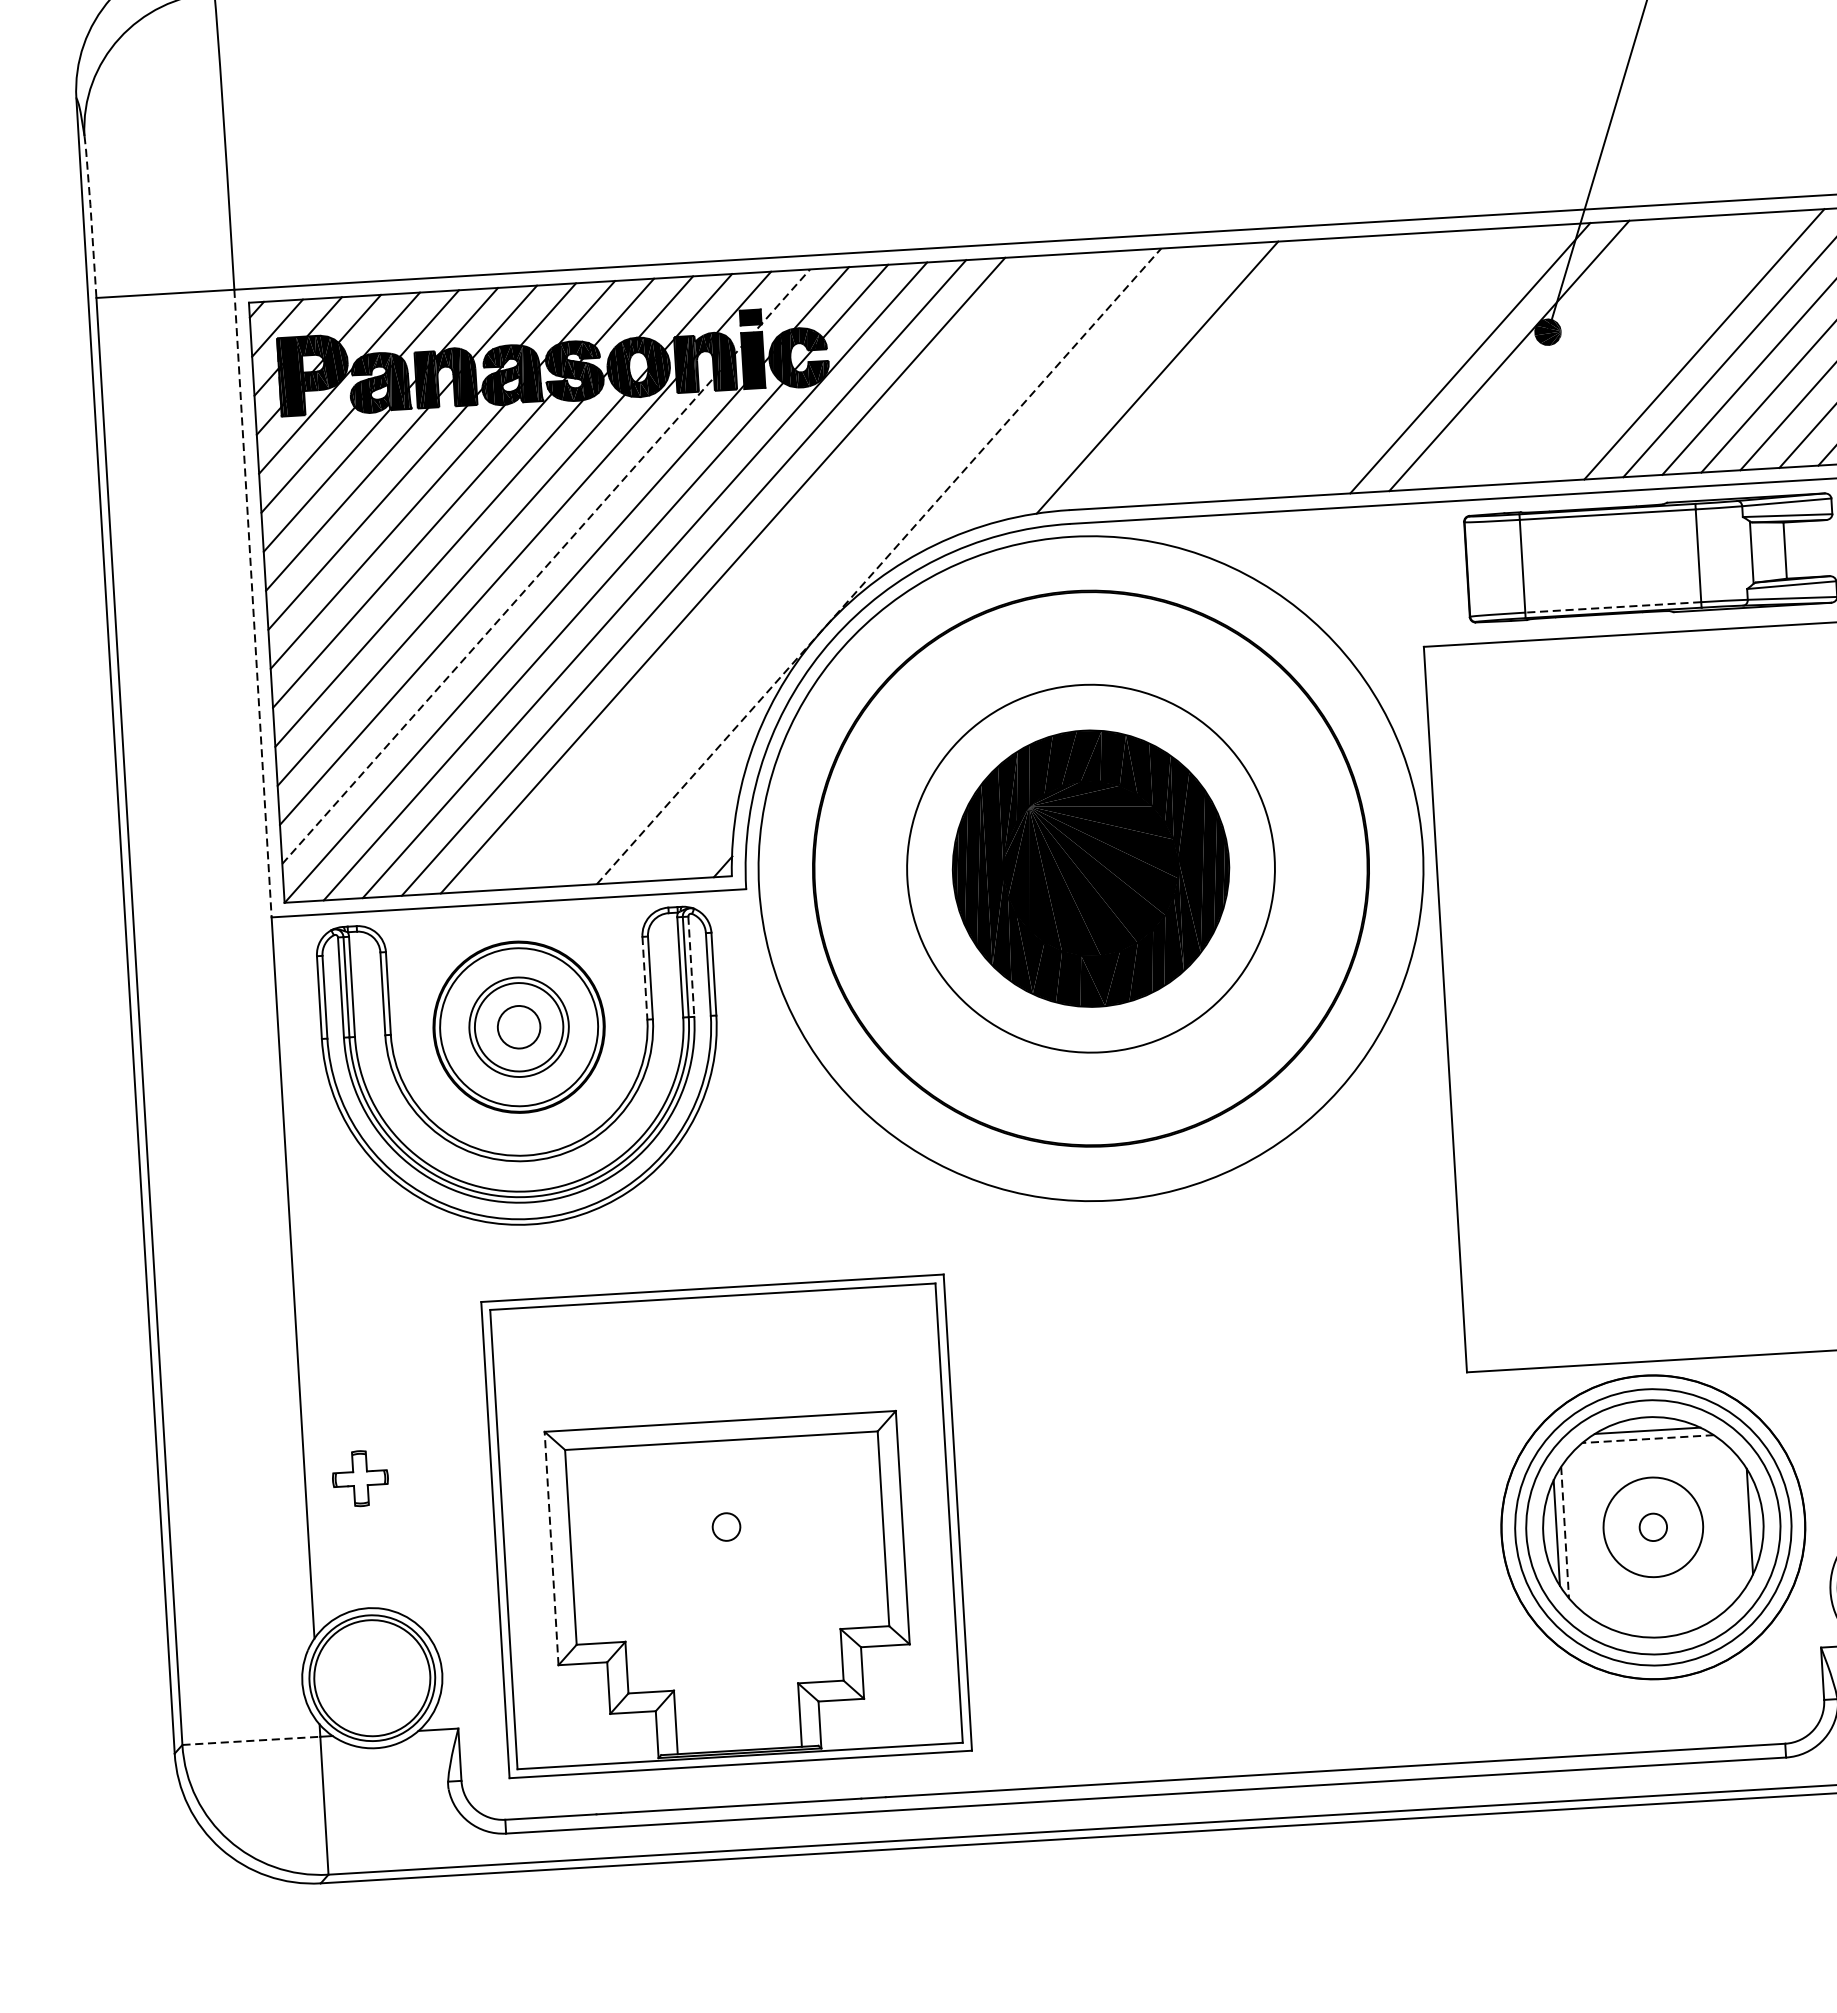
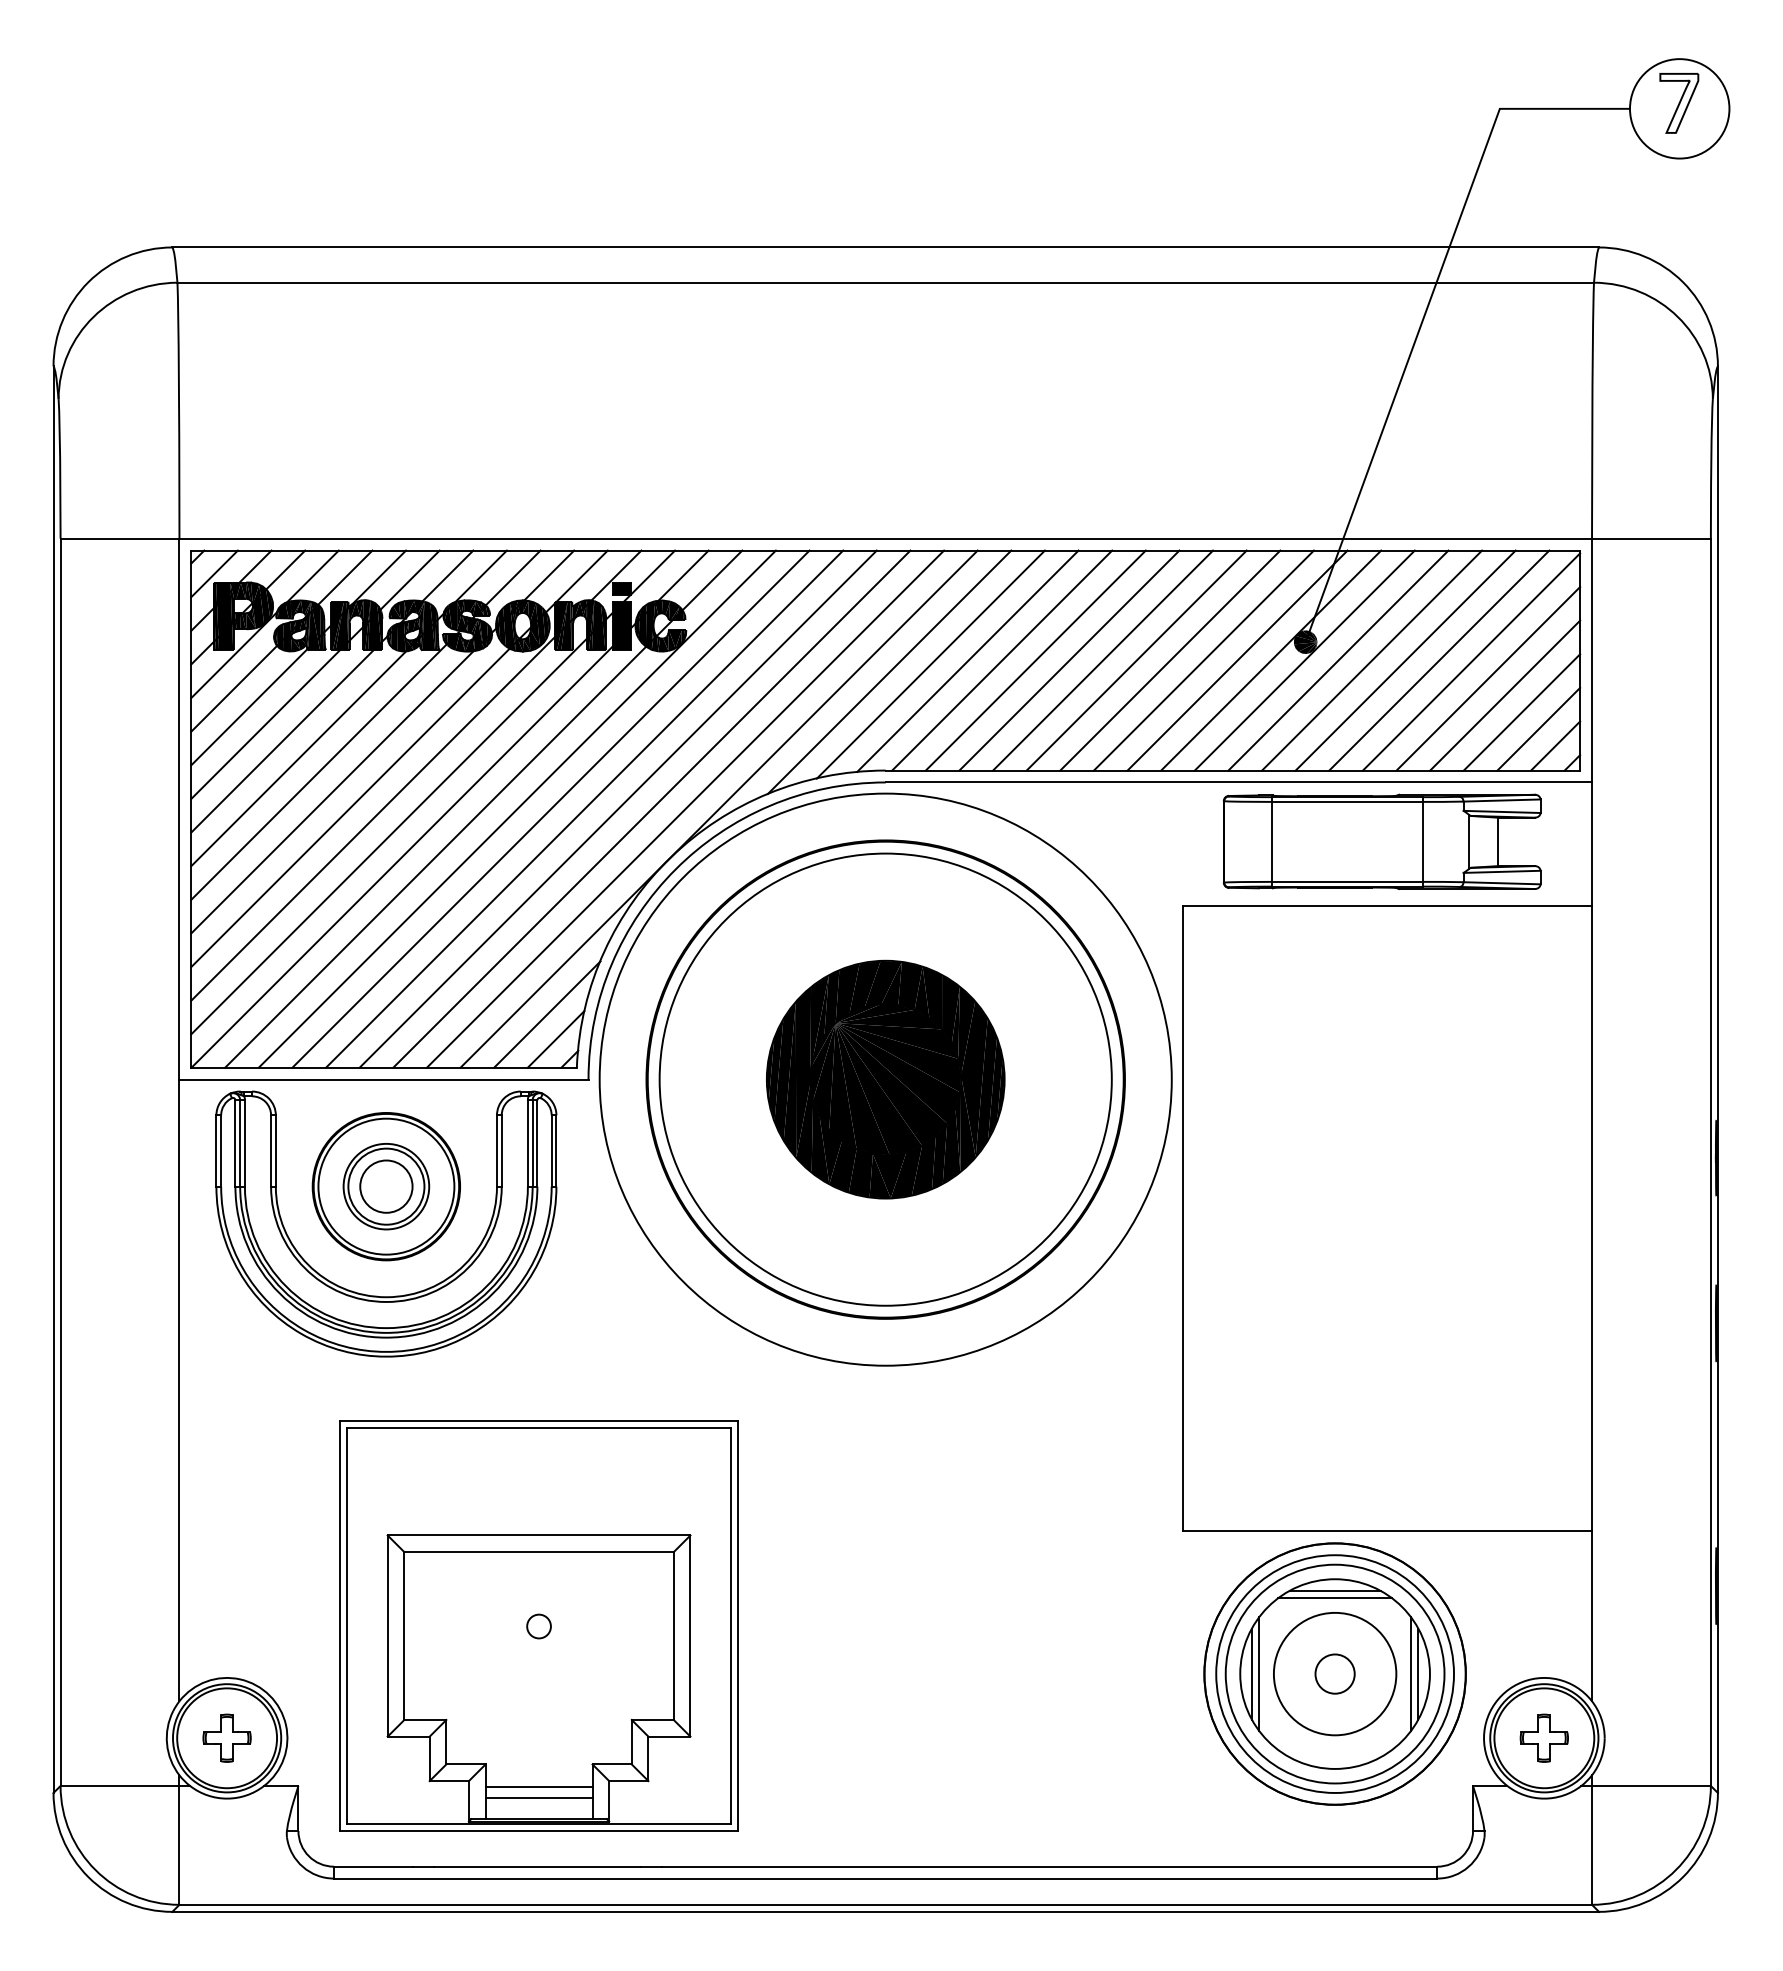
line: (91, 216) -> (60, 468), dashed -> solid
line: (1665, 346) -> (1405, 660), added
line: (1626, 348) -> (1372, 660), added
line: (1587, 351) -> (1338, 660), added
line: (1547, 353) -> (1304, 660), added
line: (1430, 360) -> (1203, 660), added
line: (1392, 362) -> (1170, 660), added
line: (1353, 365) -> (1136, 660), added
line: (1314, 367) -> (1103, 660), added
line: (1275, 369) -> (1069, 660), added
line: (1235, 372) -> (1035, 660), added
line: (1197, 374) -> (1002, 660), added
line: (1114, 383) -> (930, 664), added
line: (1067, 396) -> (889, 672), added
line: (546, 566) -> (433, 792), dashed -> solid
line: (879, 566) -> (719, 809), dashed -> solid
line: (840, 567) -> (685, 808), added
line: (800, 570) -> (651, 808), added
line: (761, 572) -> (617, 808), added
line: (253, 603) -> (179, 809), dashed -> solid
line: (1613, 606) -> (1347, 881), dashed -> solid
line: (694, 816) -> (547, 1014), added
line: (705, 844) -> (555, 1039), added
circle: (1090, 868) -> (885, 1079), size x1.43
line: (691, 966) -> (537, 1143), dashed -> solid
line: (644, 978) -> (496, 1151), dashed -> solid
circle: (519, 1027) -> (386, 1186), size x1.43
line: (1648, 1439) -> (1335, 1598), dashed -> solid
part: (359, 1477) -> (226, 1737), moved
line: (1741, 1521) -> (1411, 1673), added
circle: (1652, 1526) -> (1334, 1673), size x1.43
circle: (1652, 1526) -> (1334, 1673), size x1.67
line: (1565, 1533) -> (1259, 1674), dashed -> solid
line: (551, 1549) -> (387, 1636), dashed -> solid
line: (736, 1713) -> (538, 1787), added
line: (737, 1725) -> (538, 1797), added
line: (251, 1740) -> (120, 1785), dashed -> solid

